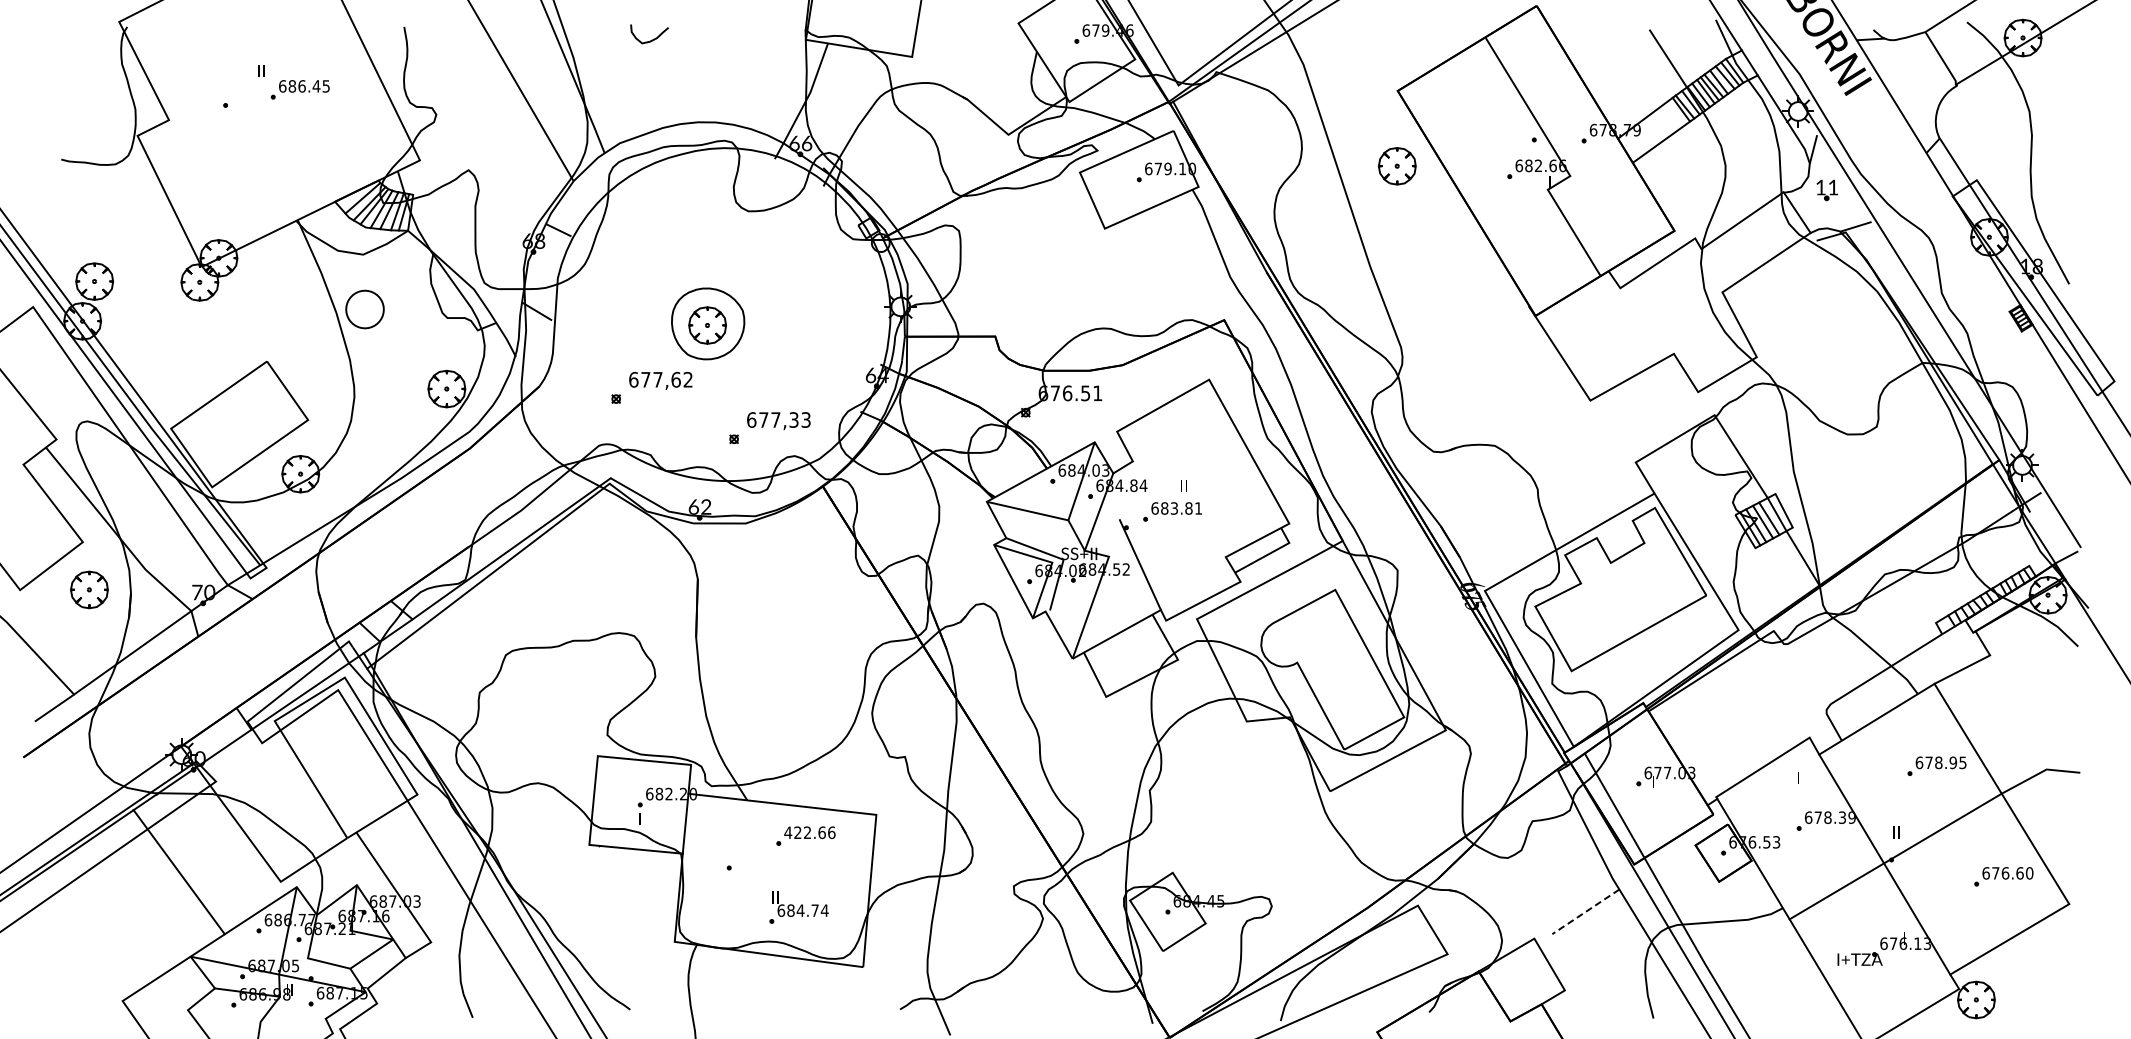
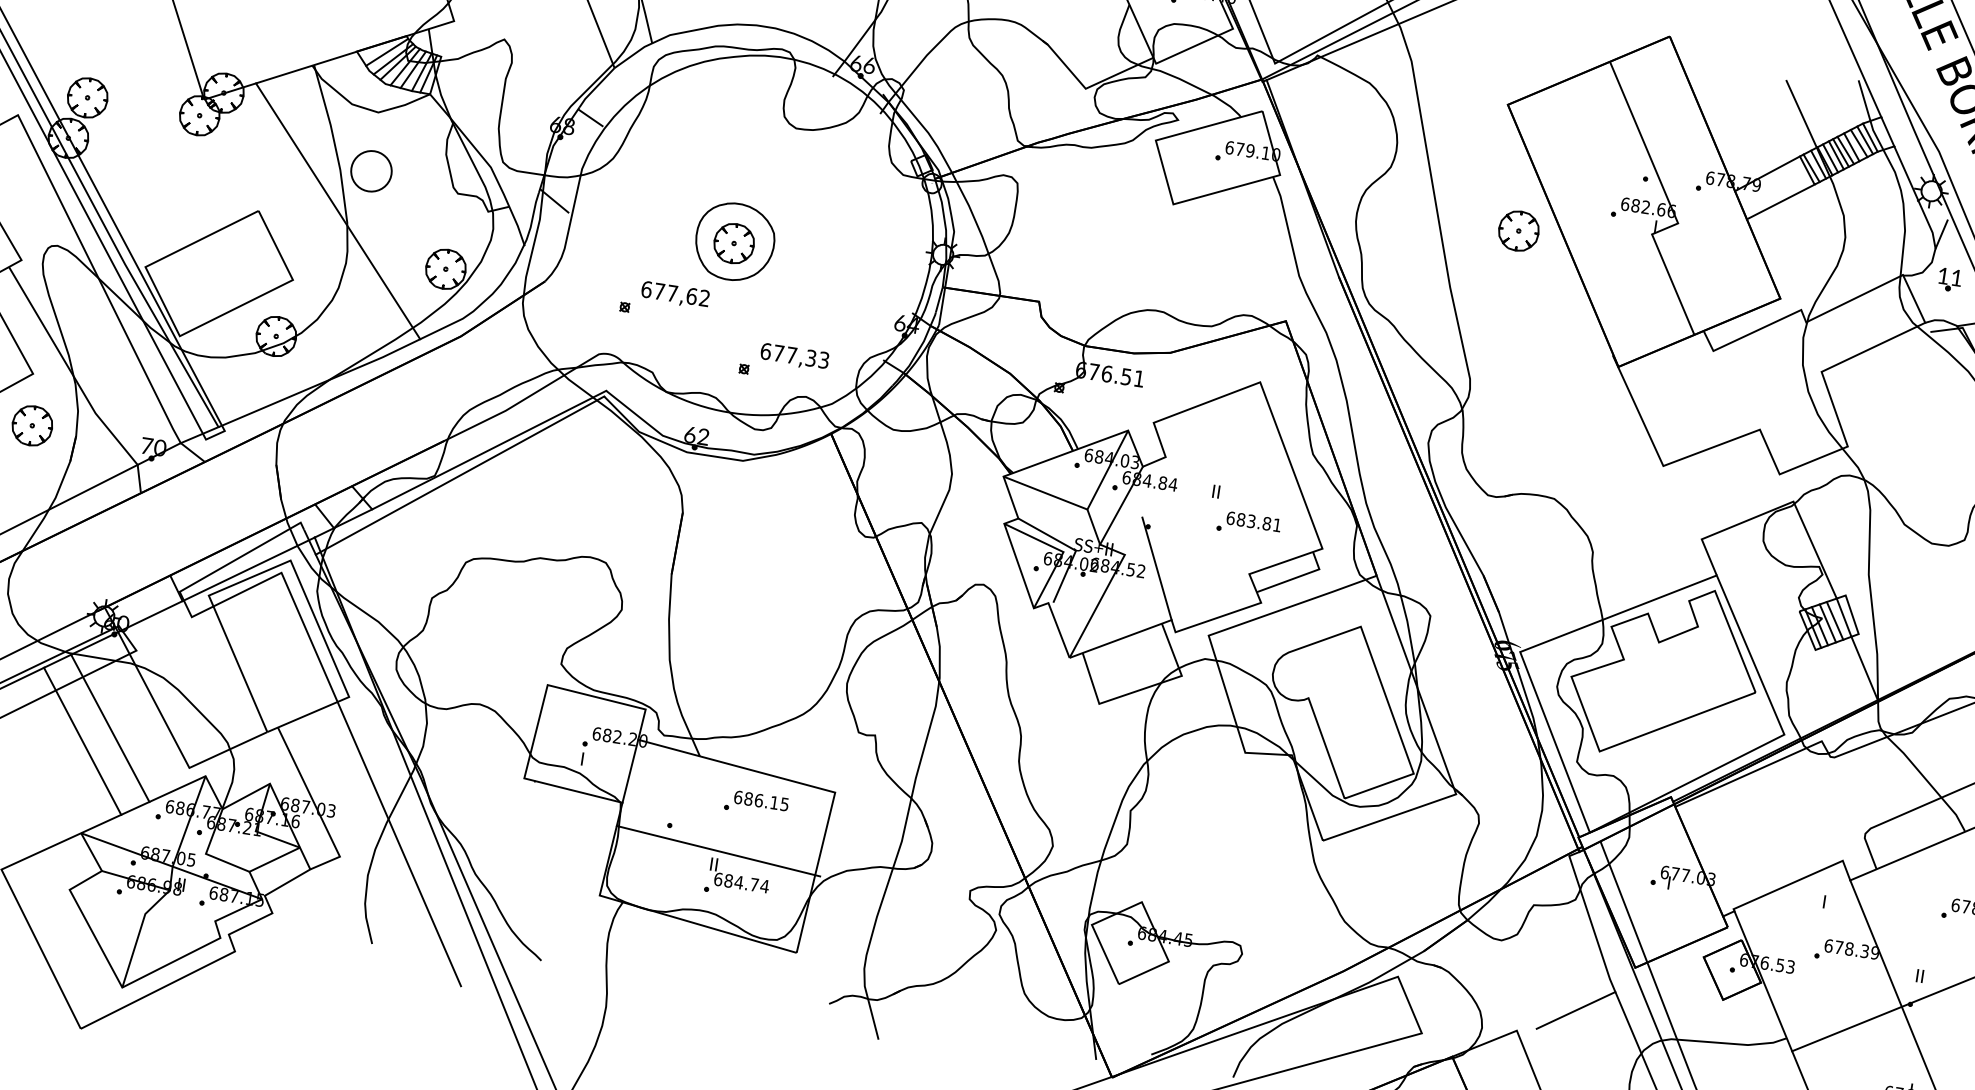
part: (1396, 166) -> (1517, 231), moved
line: (340, 350) -> (338, 211), added
part: (1172, 511) -> (1248, 524), moved
text: (809, 832) -> (761, 800), 422.66 -> 686.15
line: (202, 856) -> (109, 728), added
line: (777, 884) -> (718, 850), added
line: (1585, 912) -> (1575, 1011), dashed -> solid

